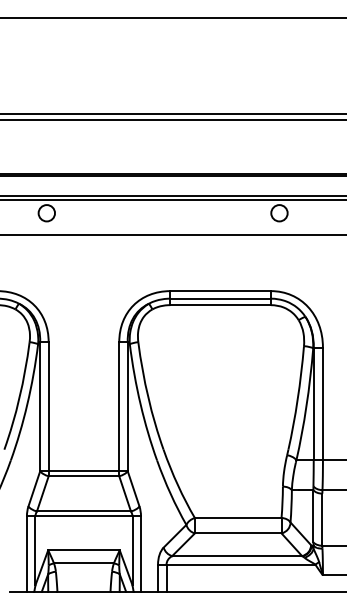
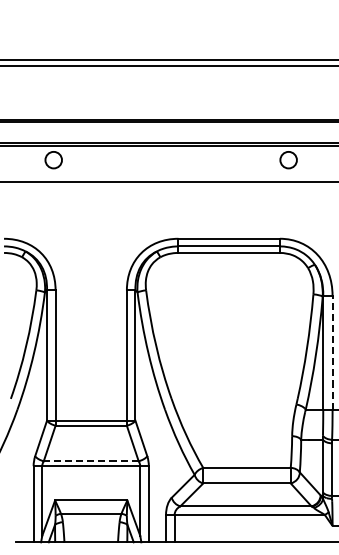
line: (322, 403) -> (332, 352), solid -> dashed
line: (83, 511) -> (90, 461), solid -> dashed

